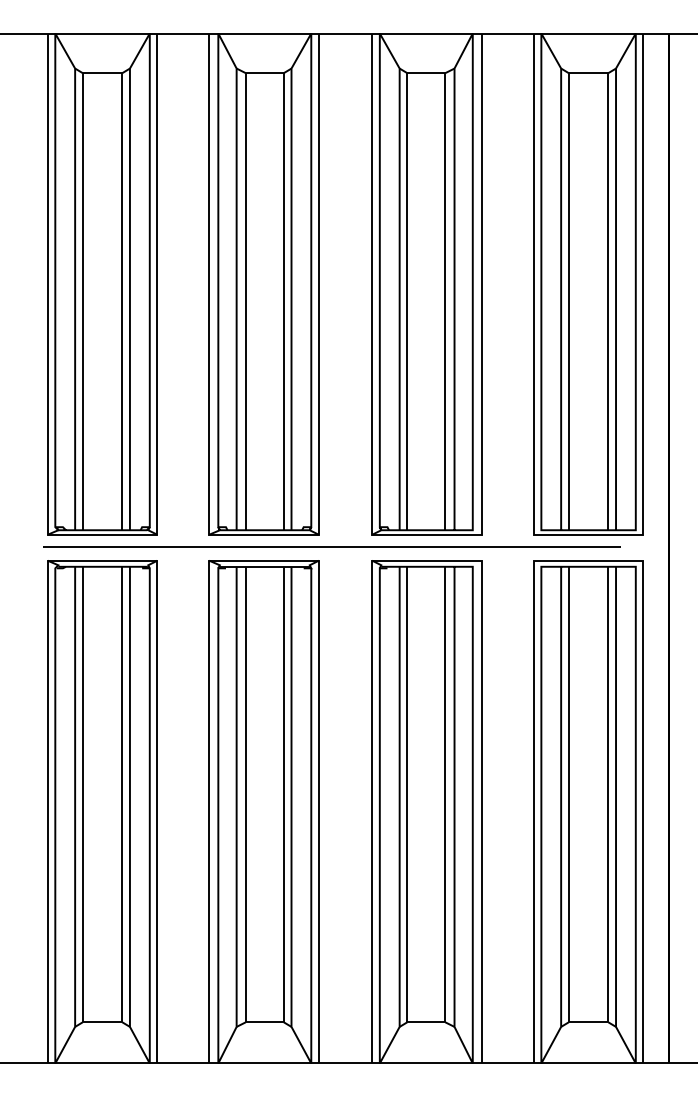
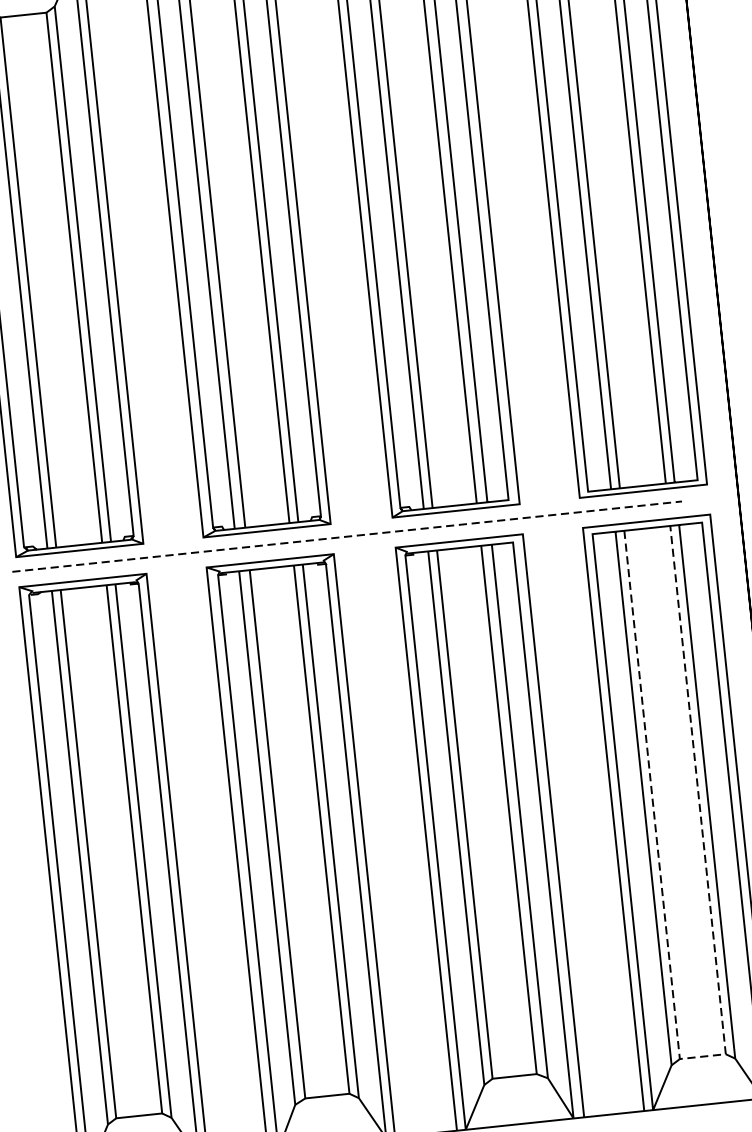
line: (331, 546) -> (346, 536), solid -> dashed
line: (588, 1022) -> (702, 1056), solid -> dashed

